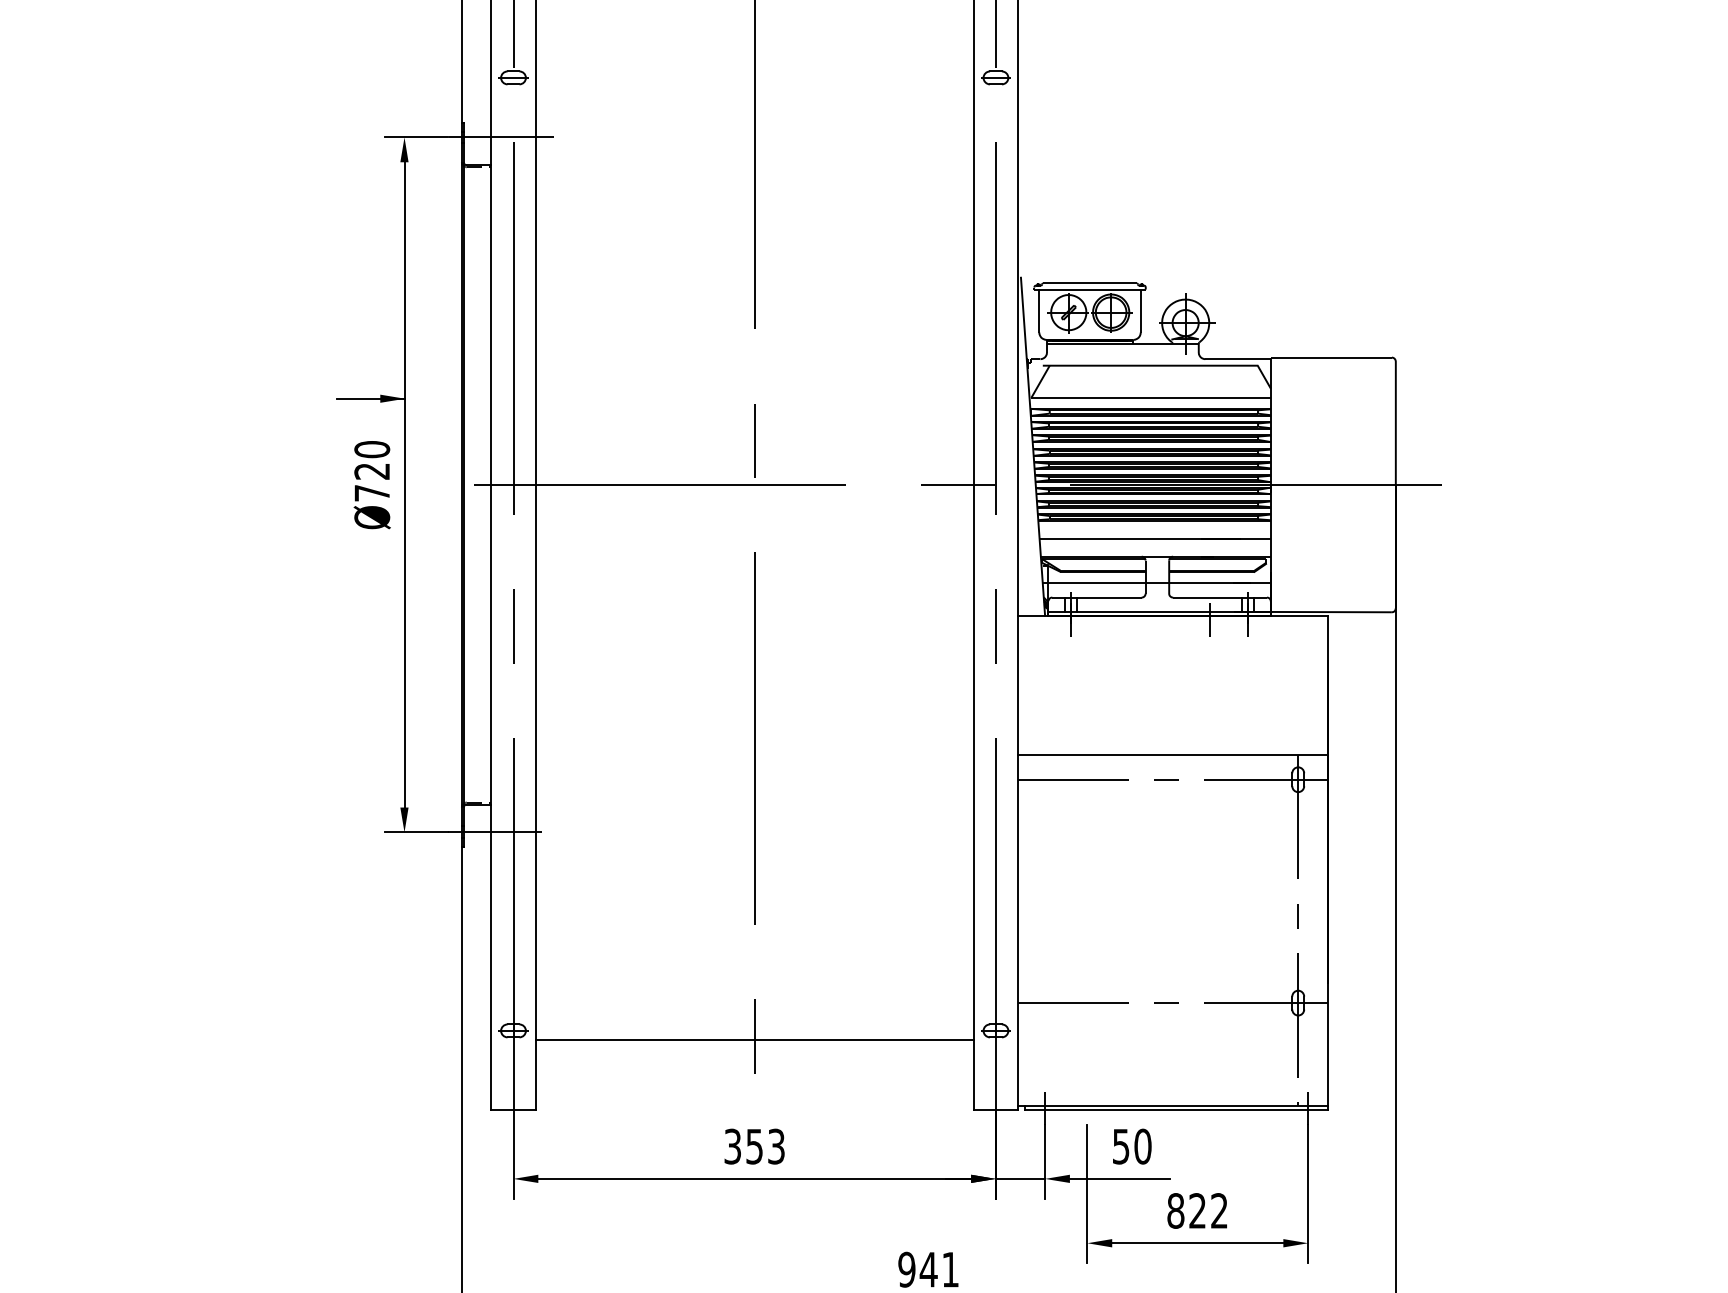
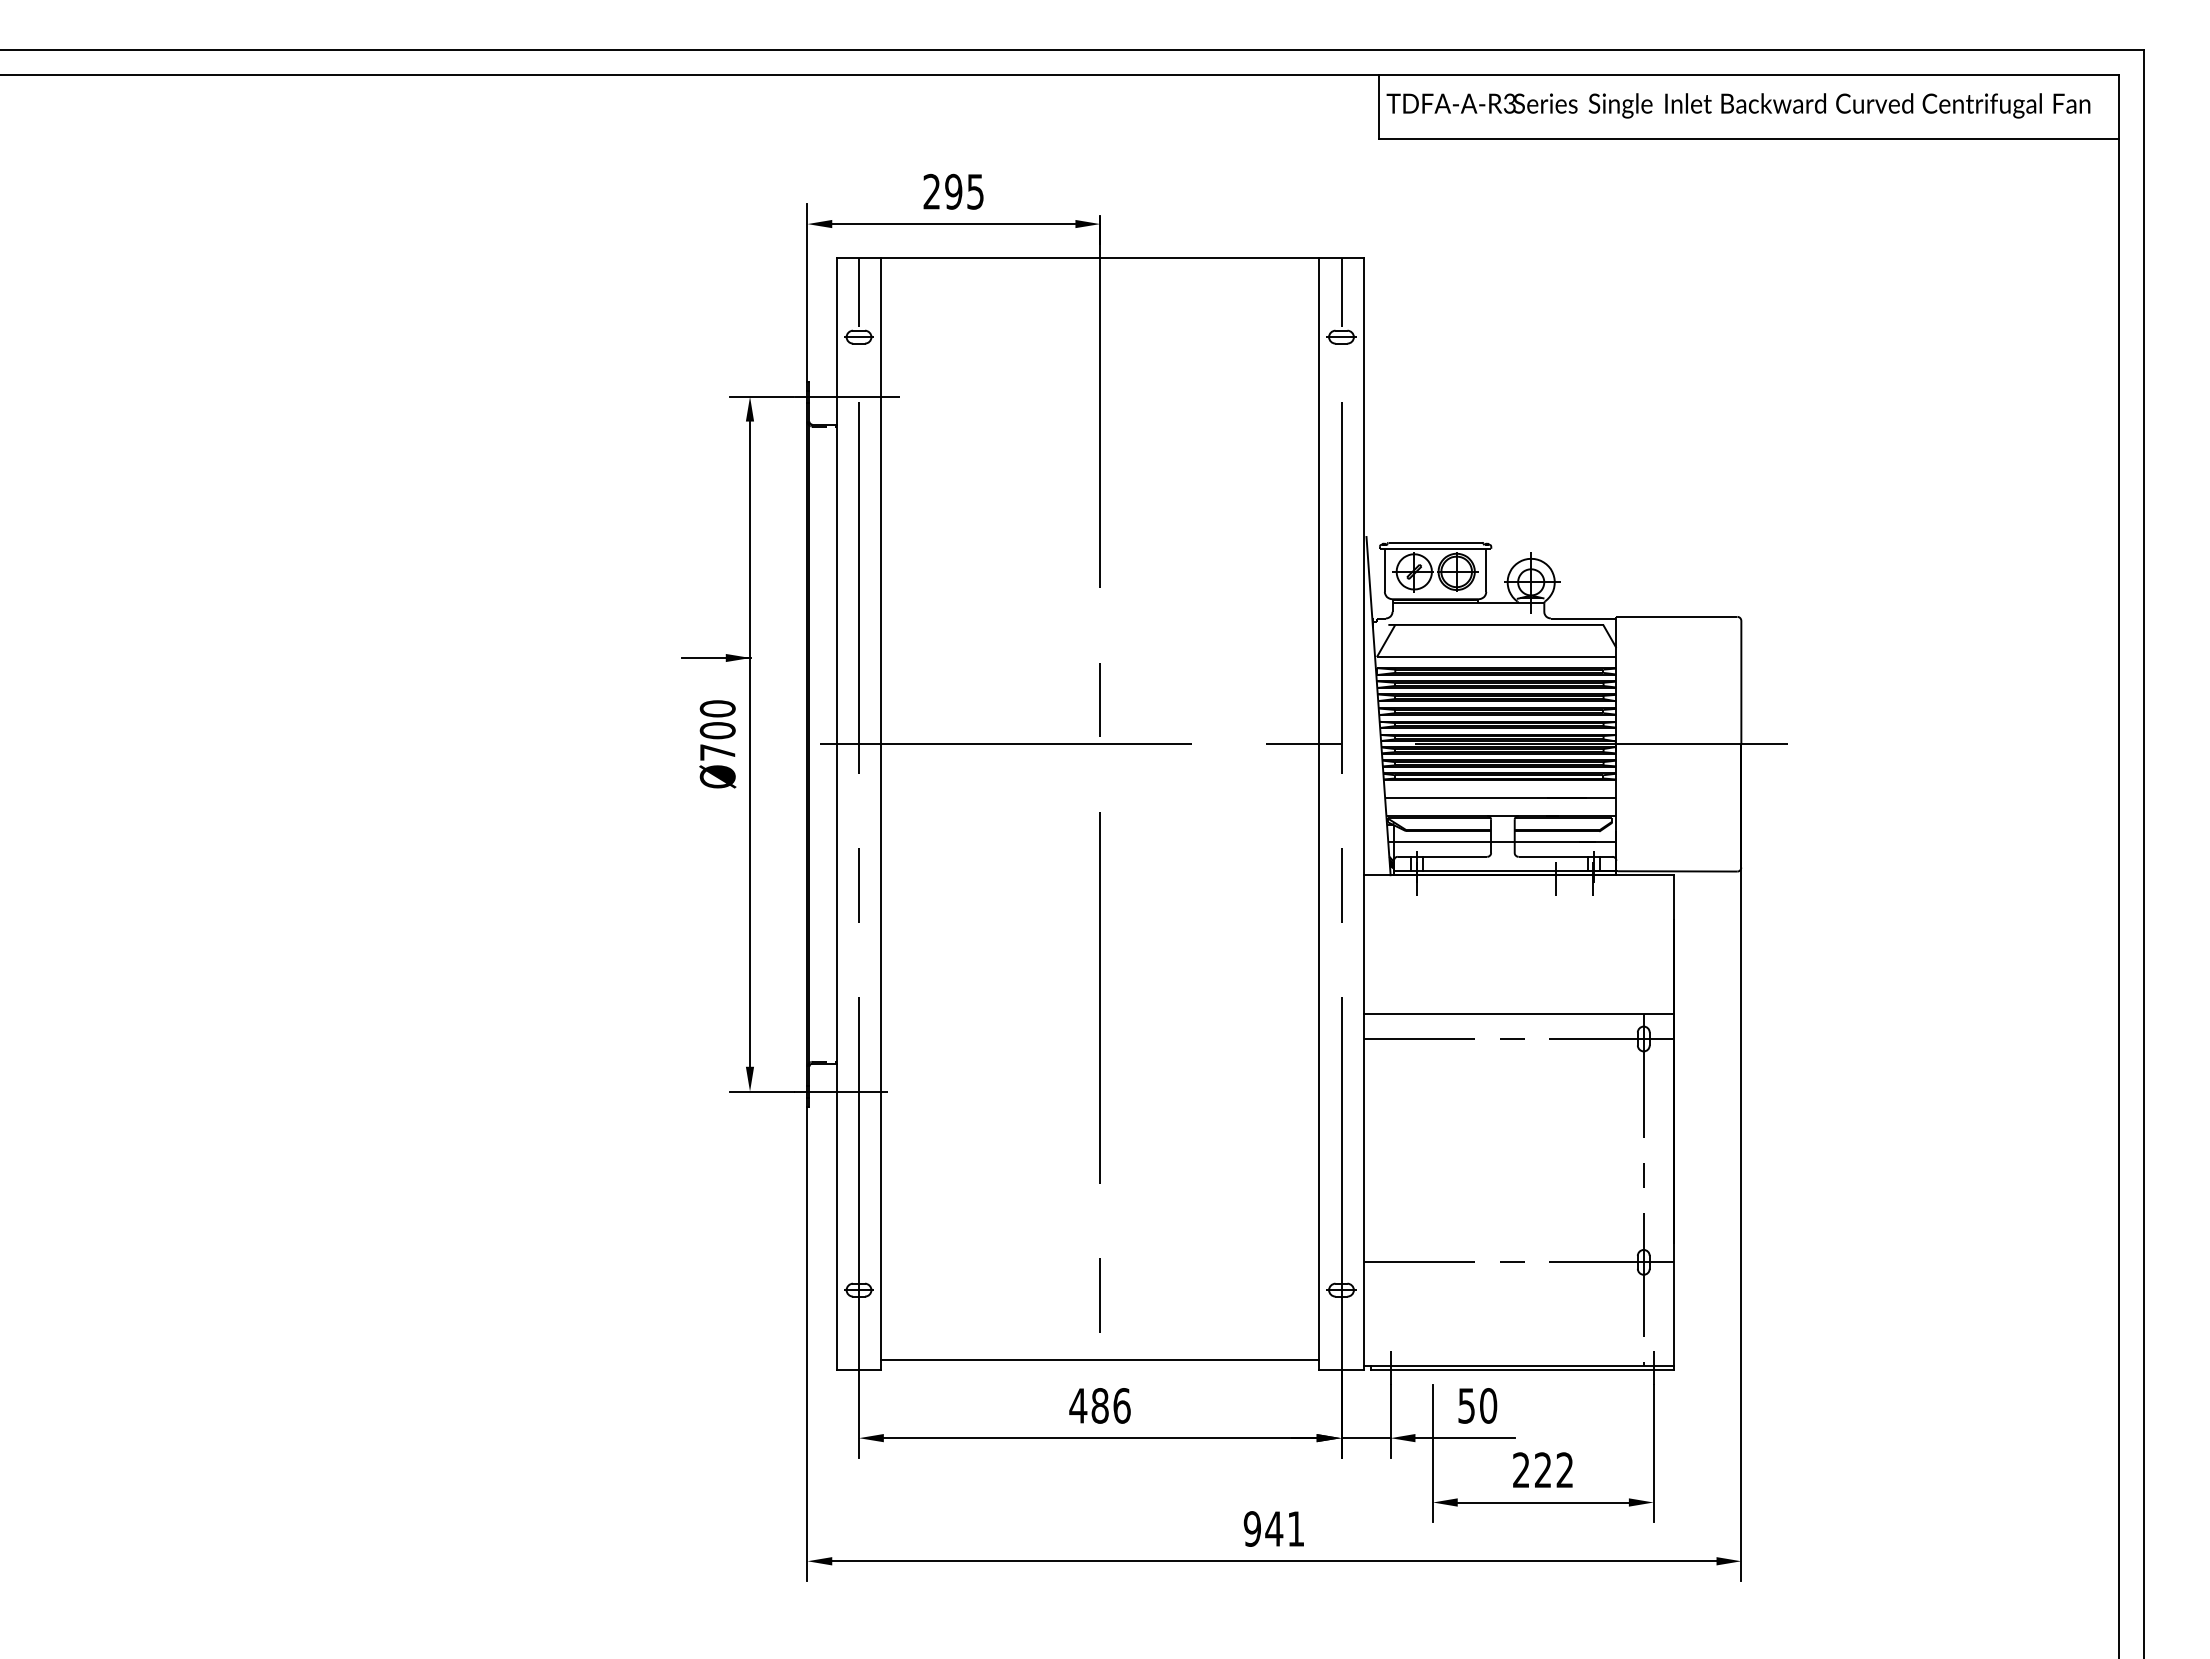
text: (371, 471) -> (717, 730), Ø720 -> Ø700
line: (754, 1040) -> (1100, 1359), moved
text: (753, 1146) -> (1099, 1405), 353 -> 486
text: (1175, 1211) -> (1521, 1470), 822 -> 222

